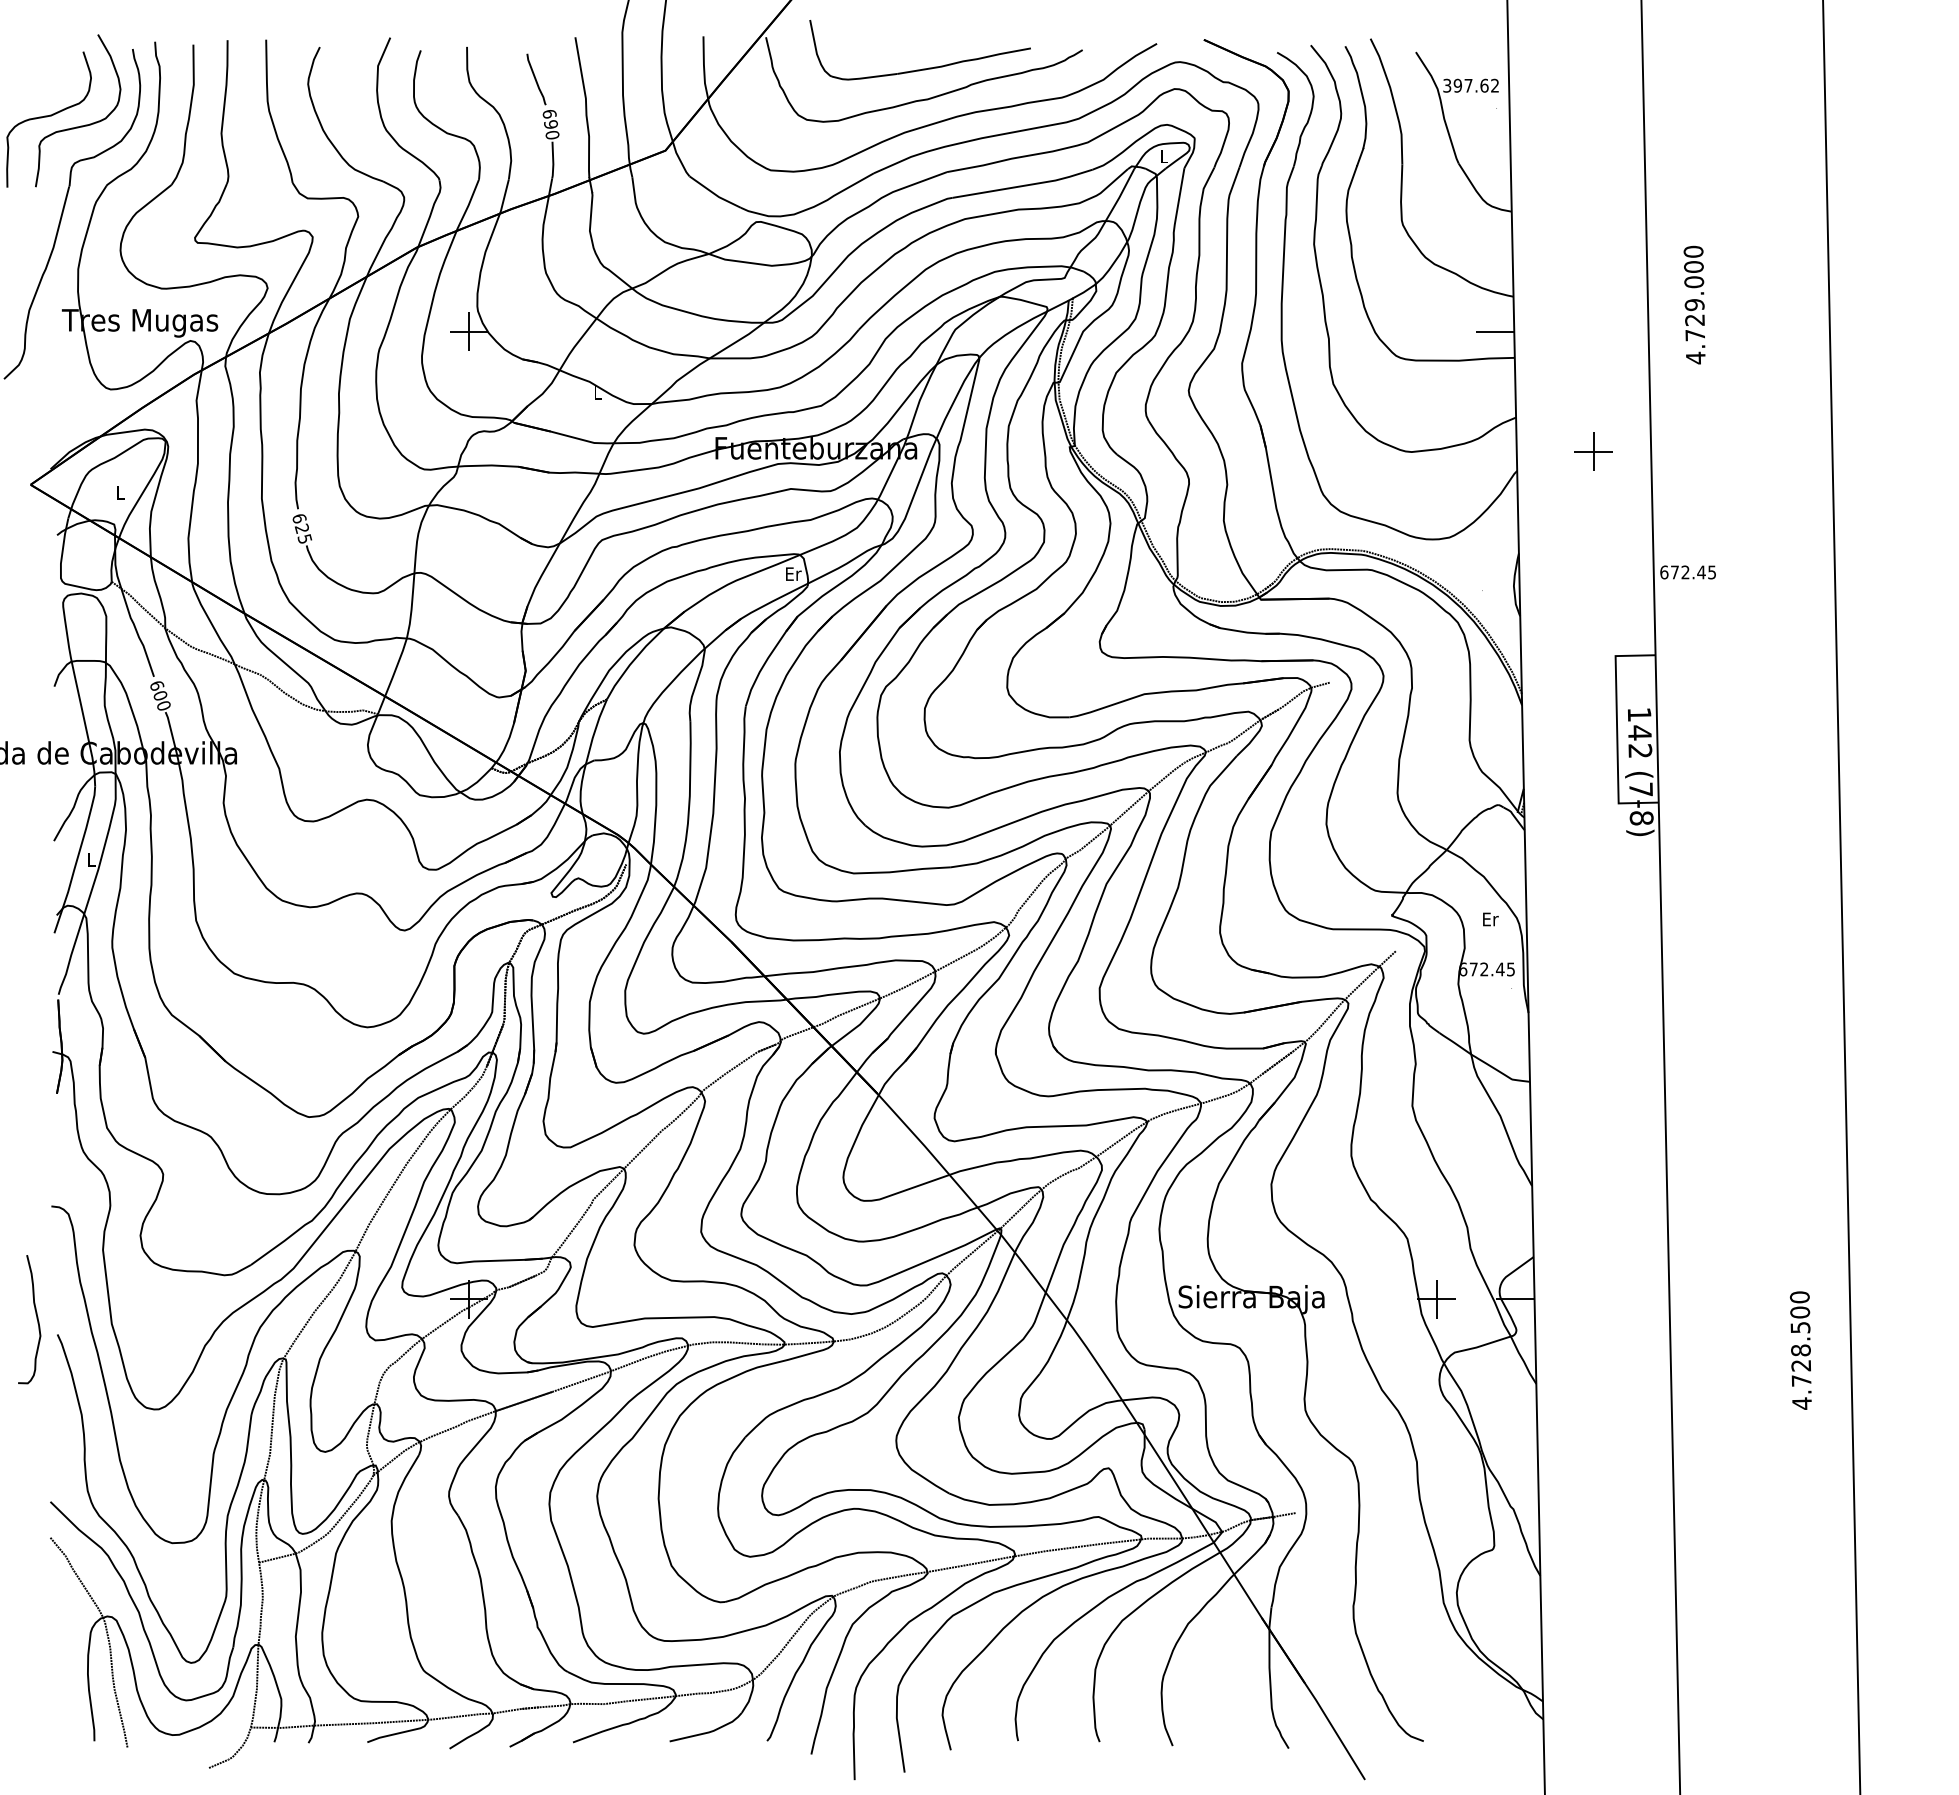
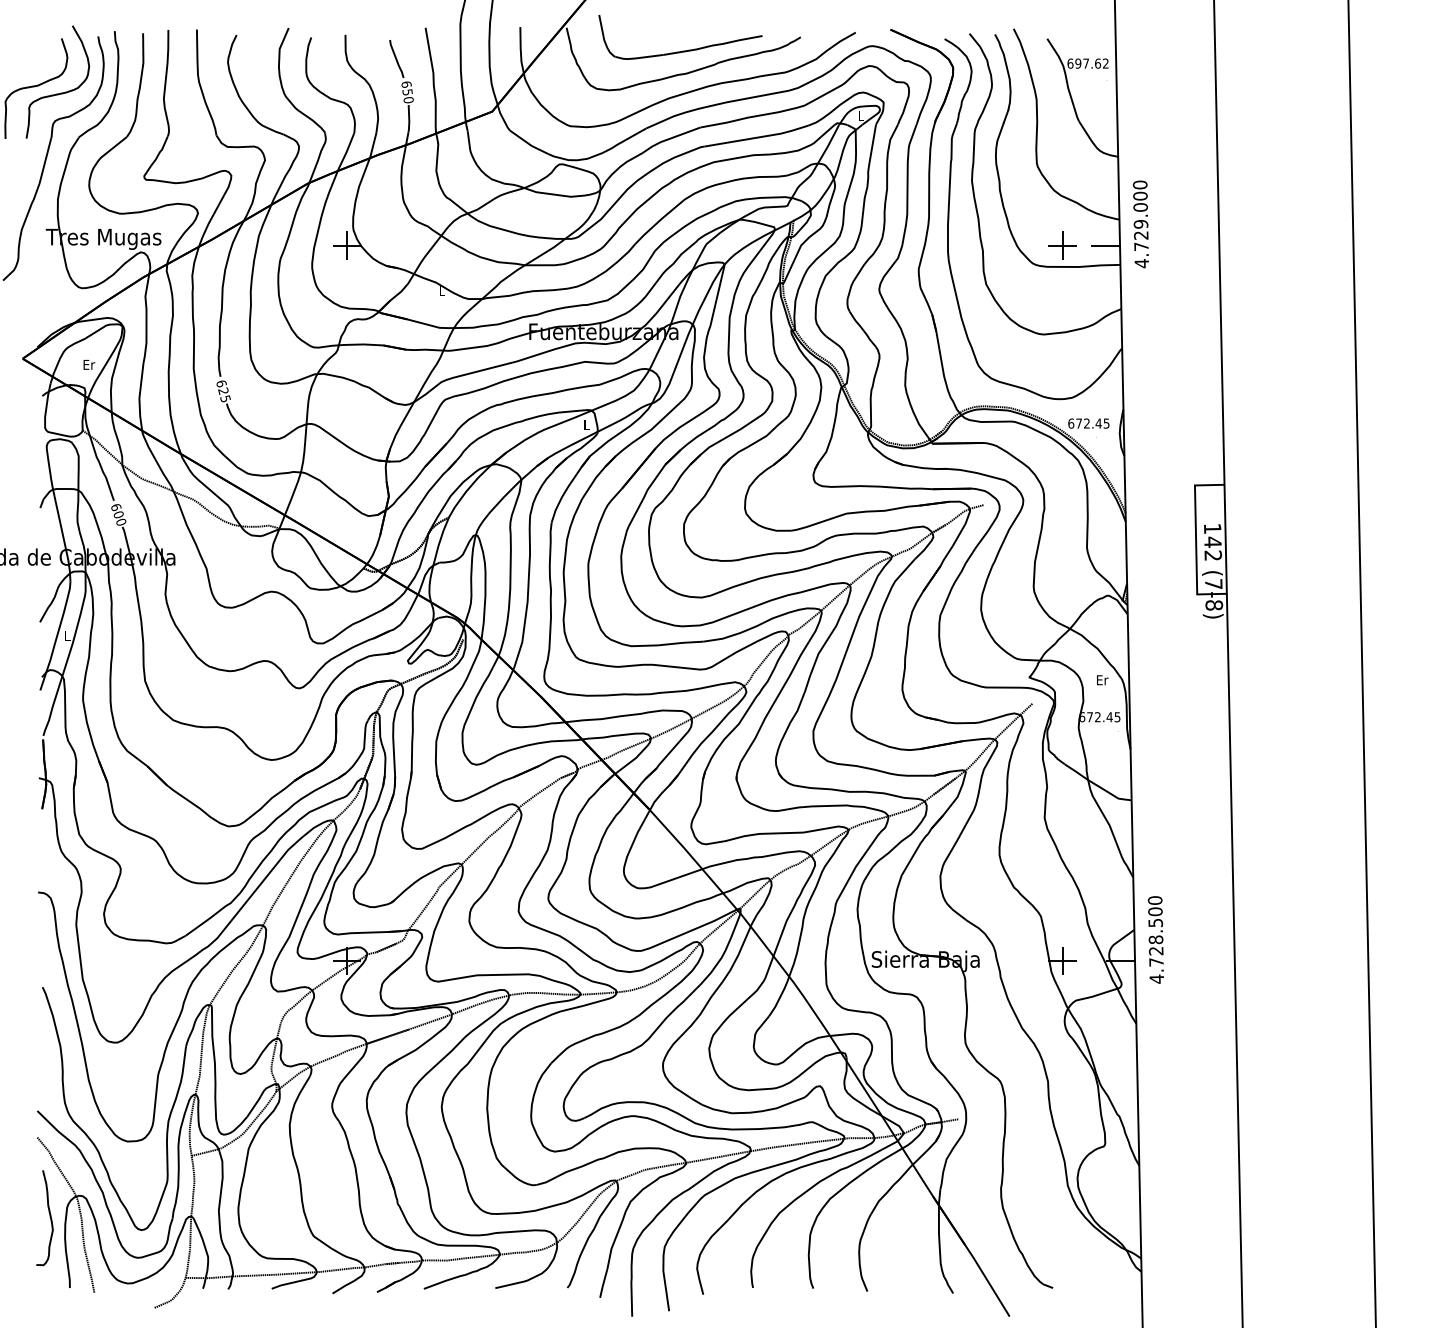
text: (1447, 85) -> (1070, 63), 397.62 -> 697.62
text: (551, 124) -> (407, 92), 690 -> 650
text: (1694, 304) -> (1140, 223), moved
part: (1593, 451) -> (1062, 245), moved
text: (120, 492) -> (89, 364), L -> Er
text: (1687, 572) -> (1088, 423), moved
text: (793, 573) -> (586, 424), Er -> L
curve: (36, 1319) -> (49, 1217), moved
text: (1800, 1350) -> (1155, 939), moved

